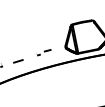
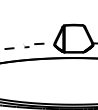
part: (43, 52) -> (33, 45), size x1.43

